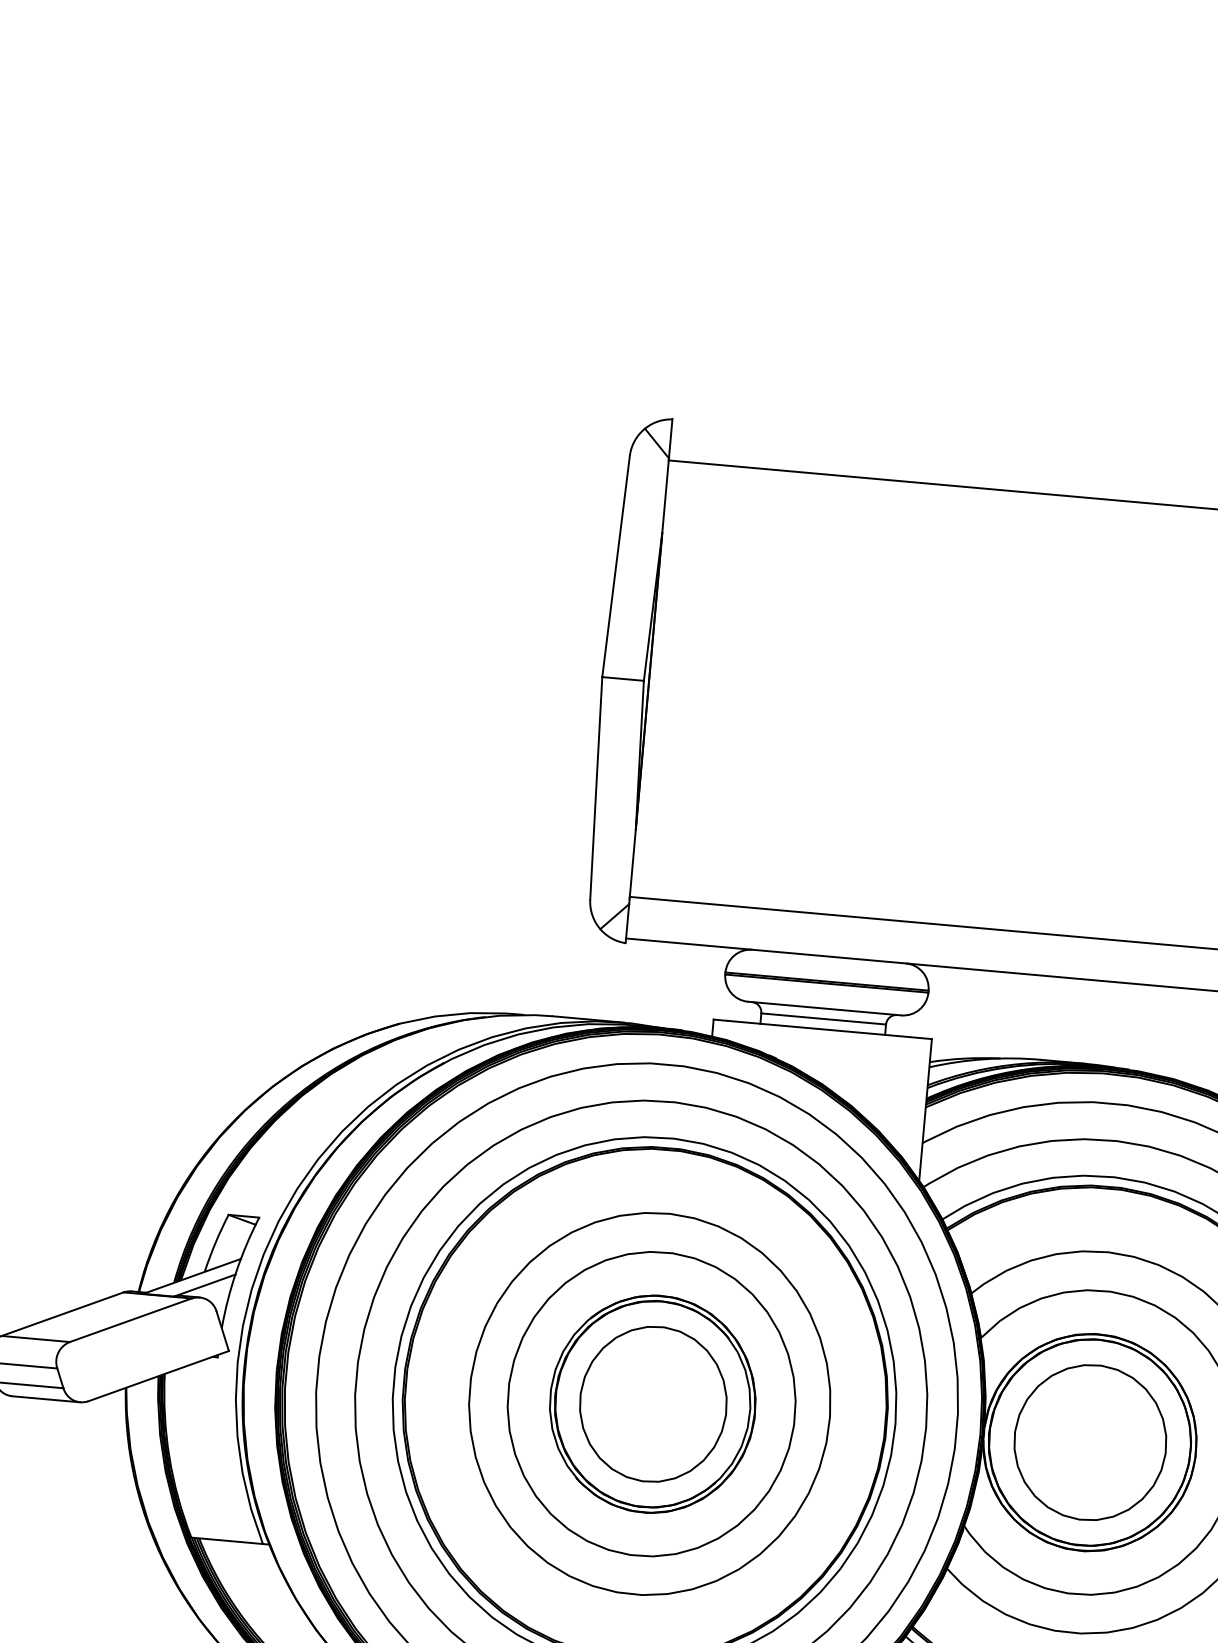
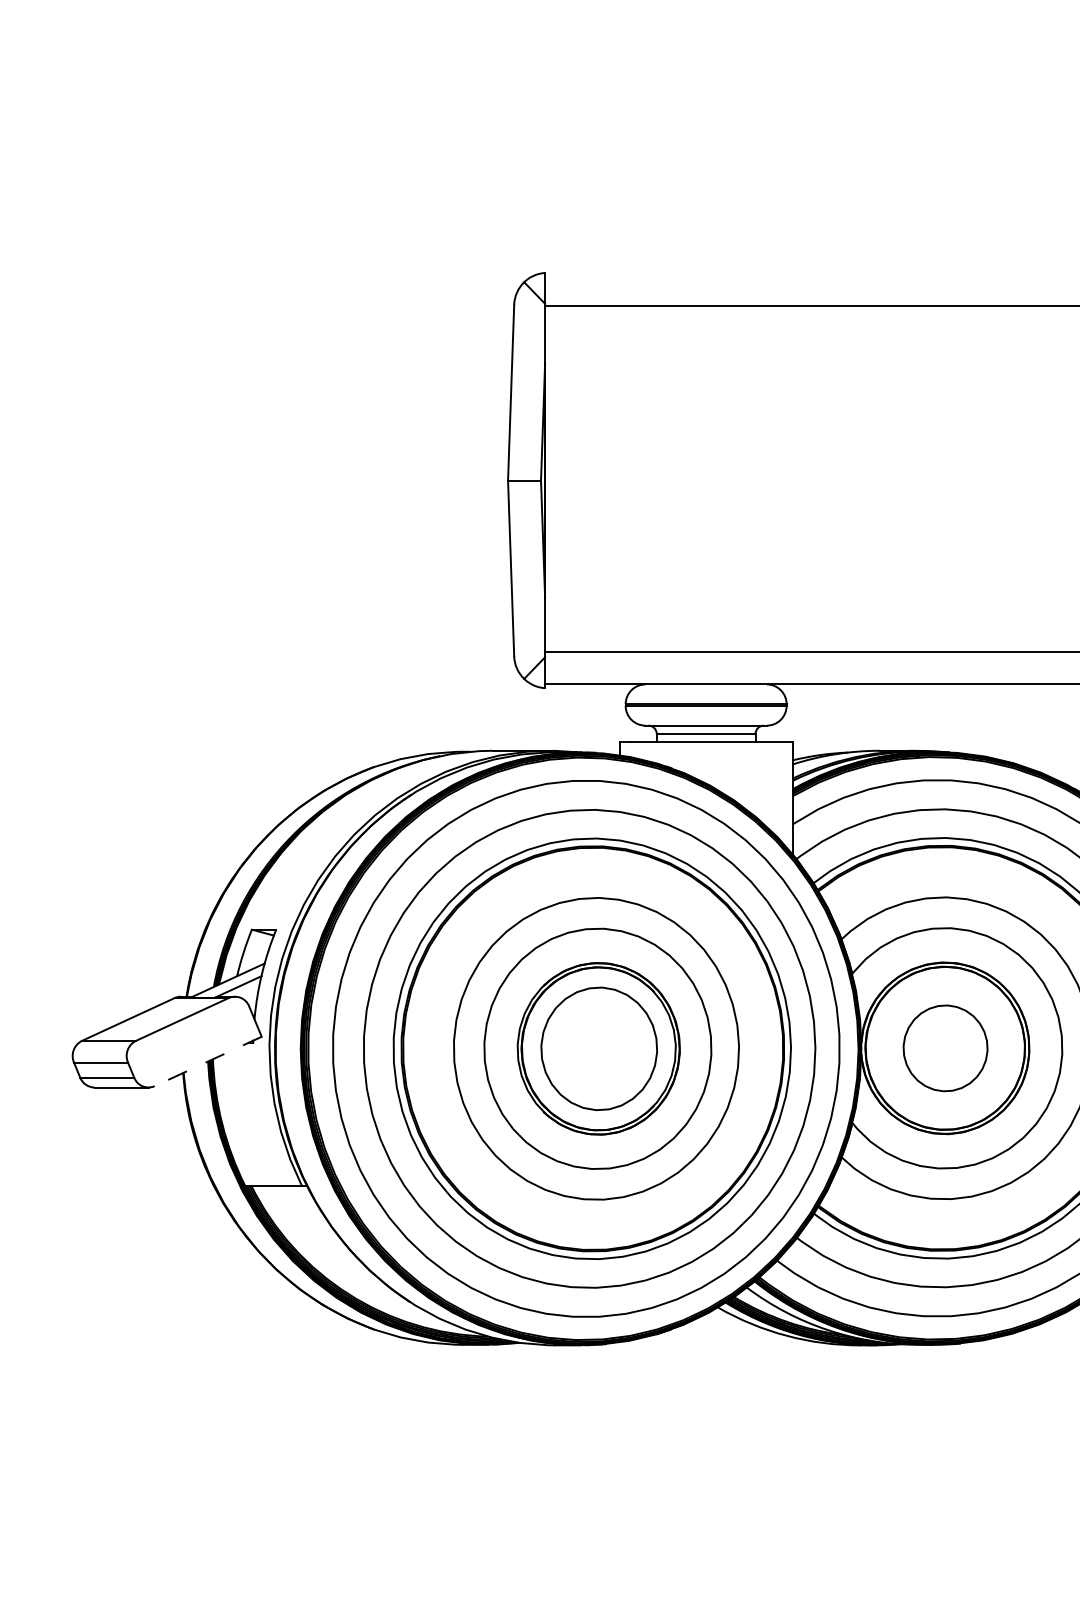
line: (158, 1376) -> (208, 1061), solid -> dashed
part: (1090, 1442) -> (945, 1048), size x0.7

